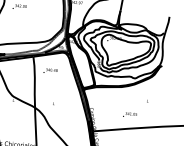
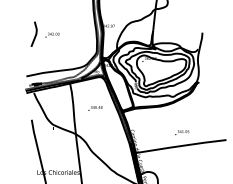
text: (50, 71) -> (95, 108), moved
text: (130, 114) -> (182, 132), moved

